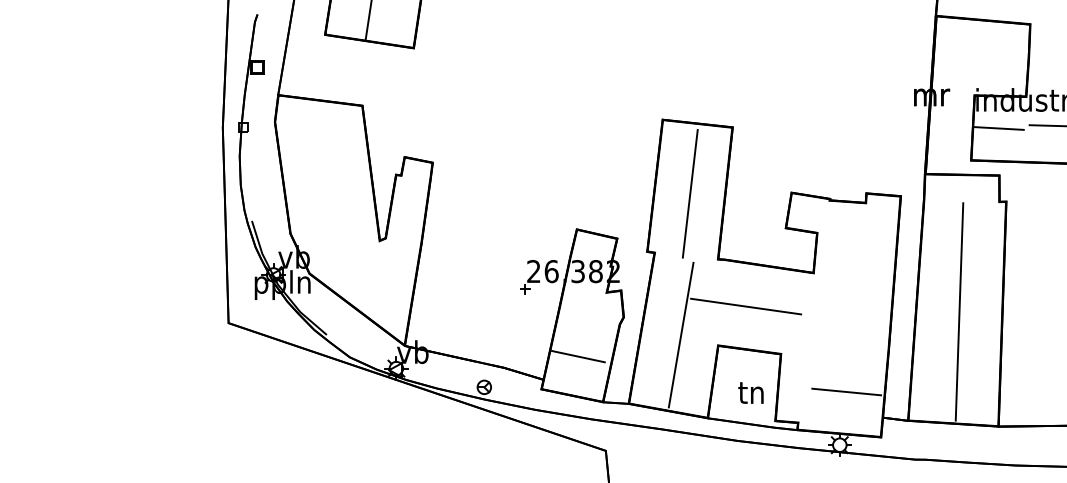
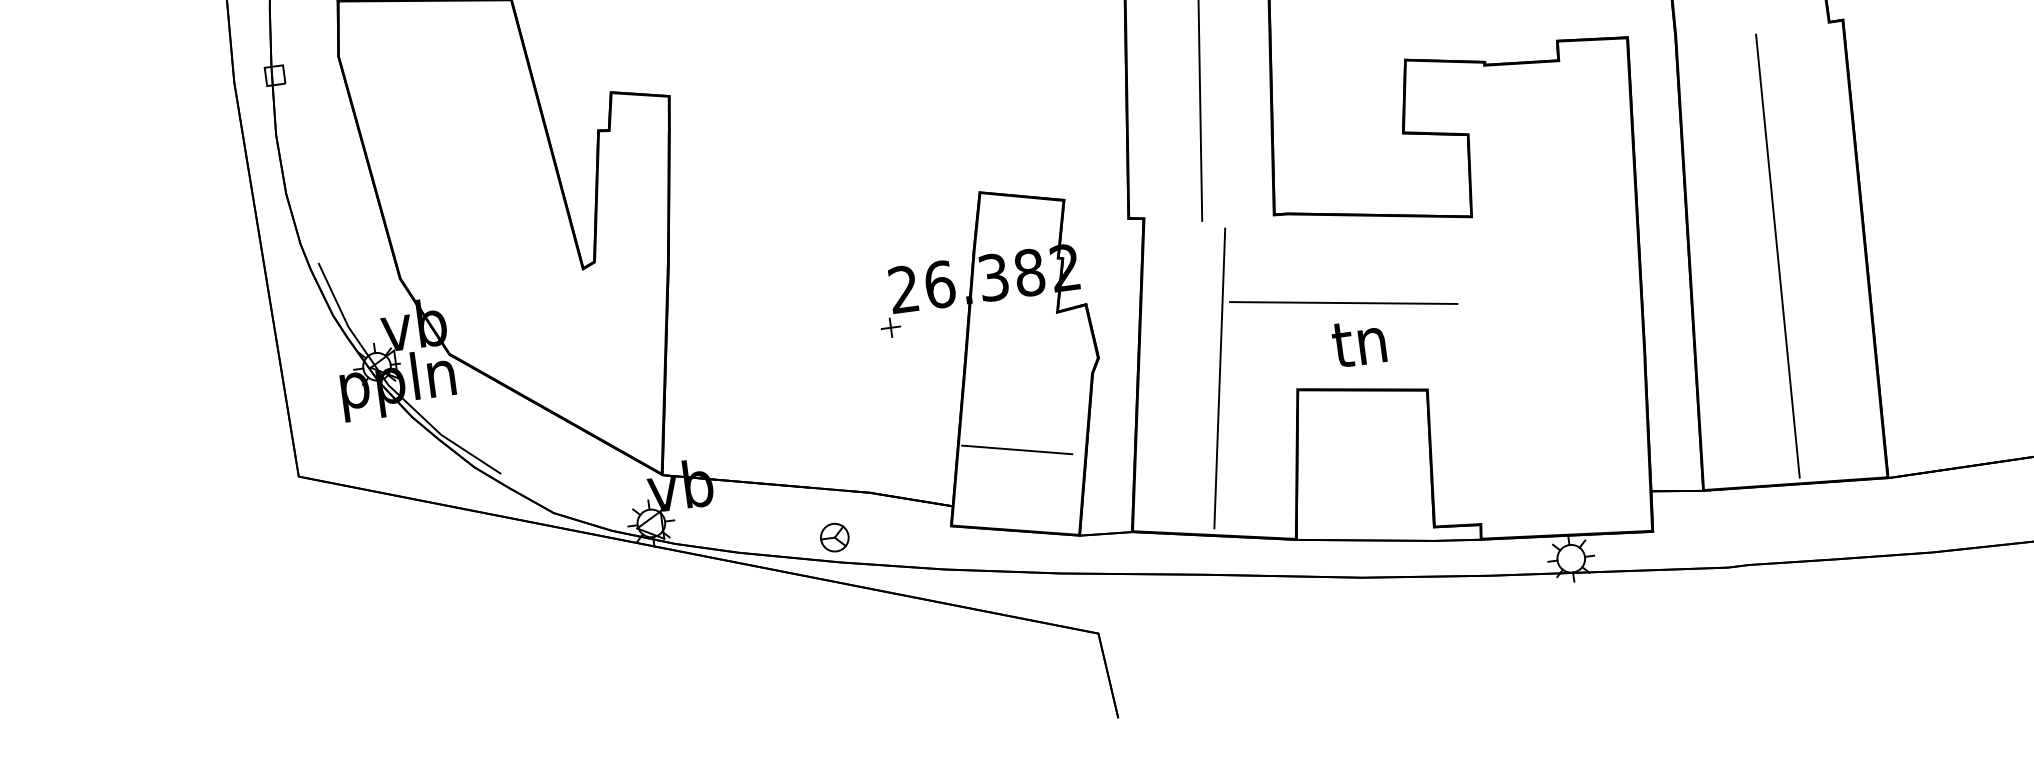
line: (846, 391) -> (1570, 448), removed
text: (750, 392) -> (1358, 342), moved

